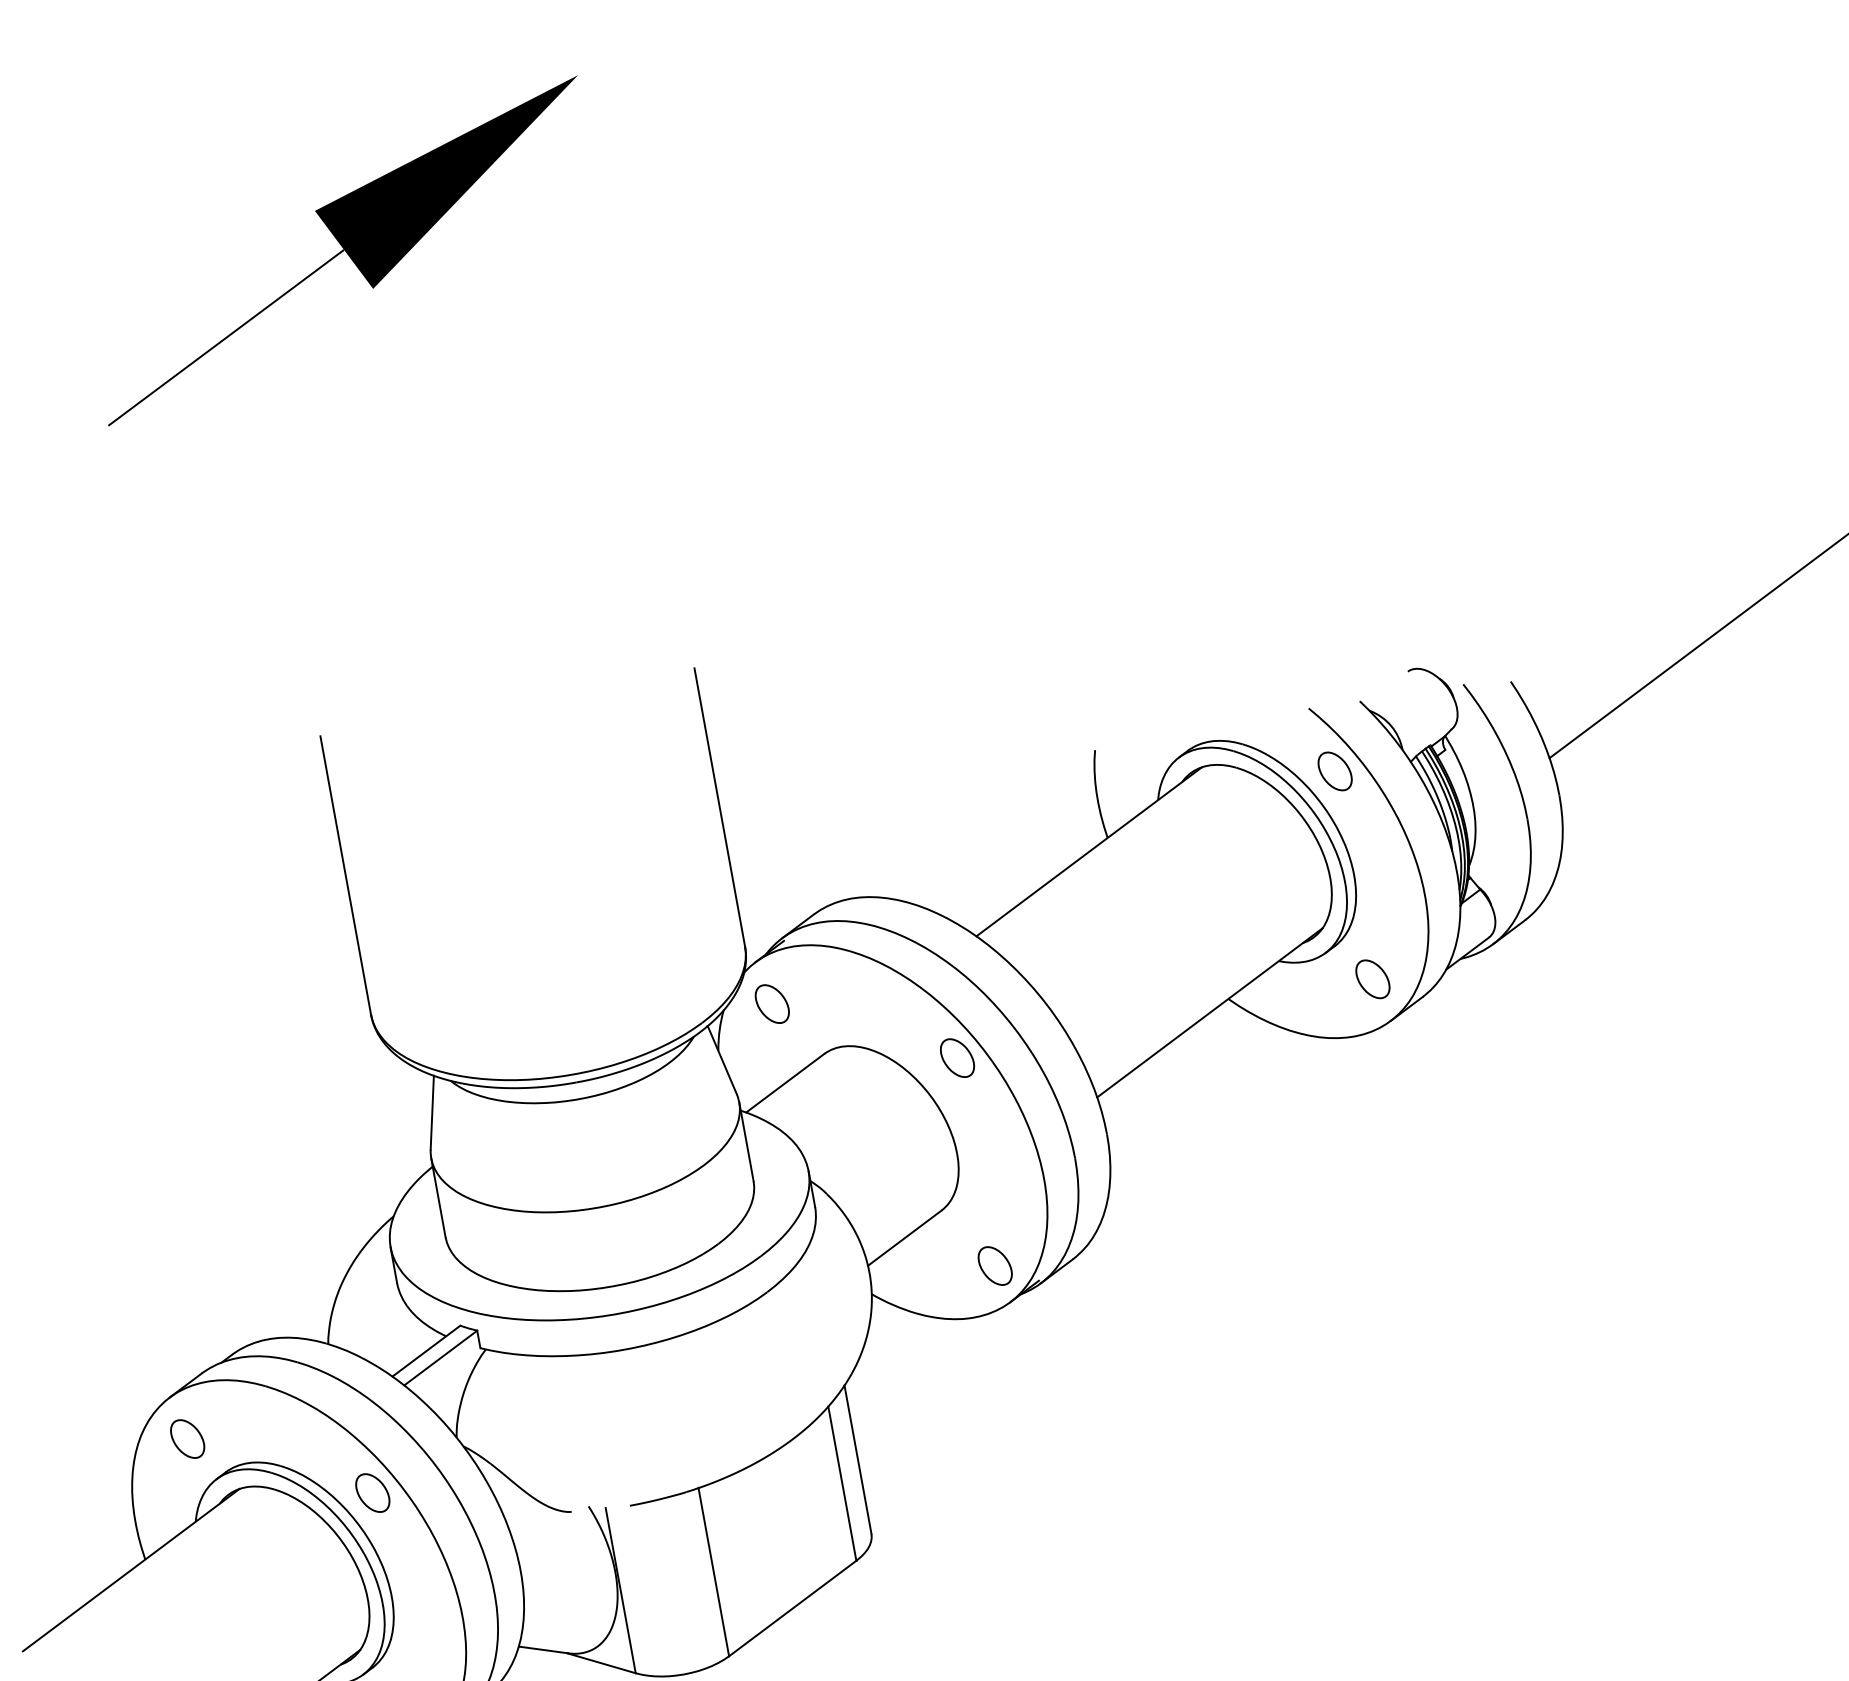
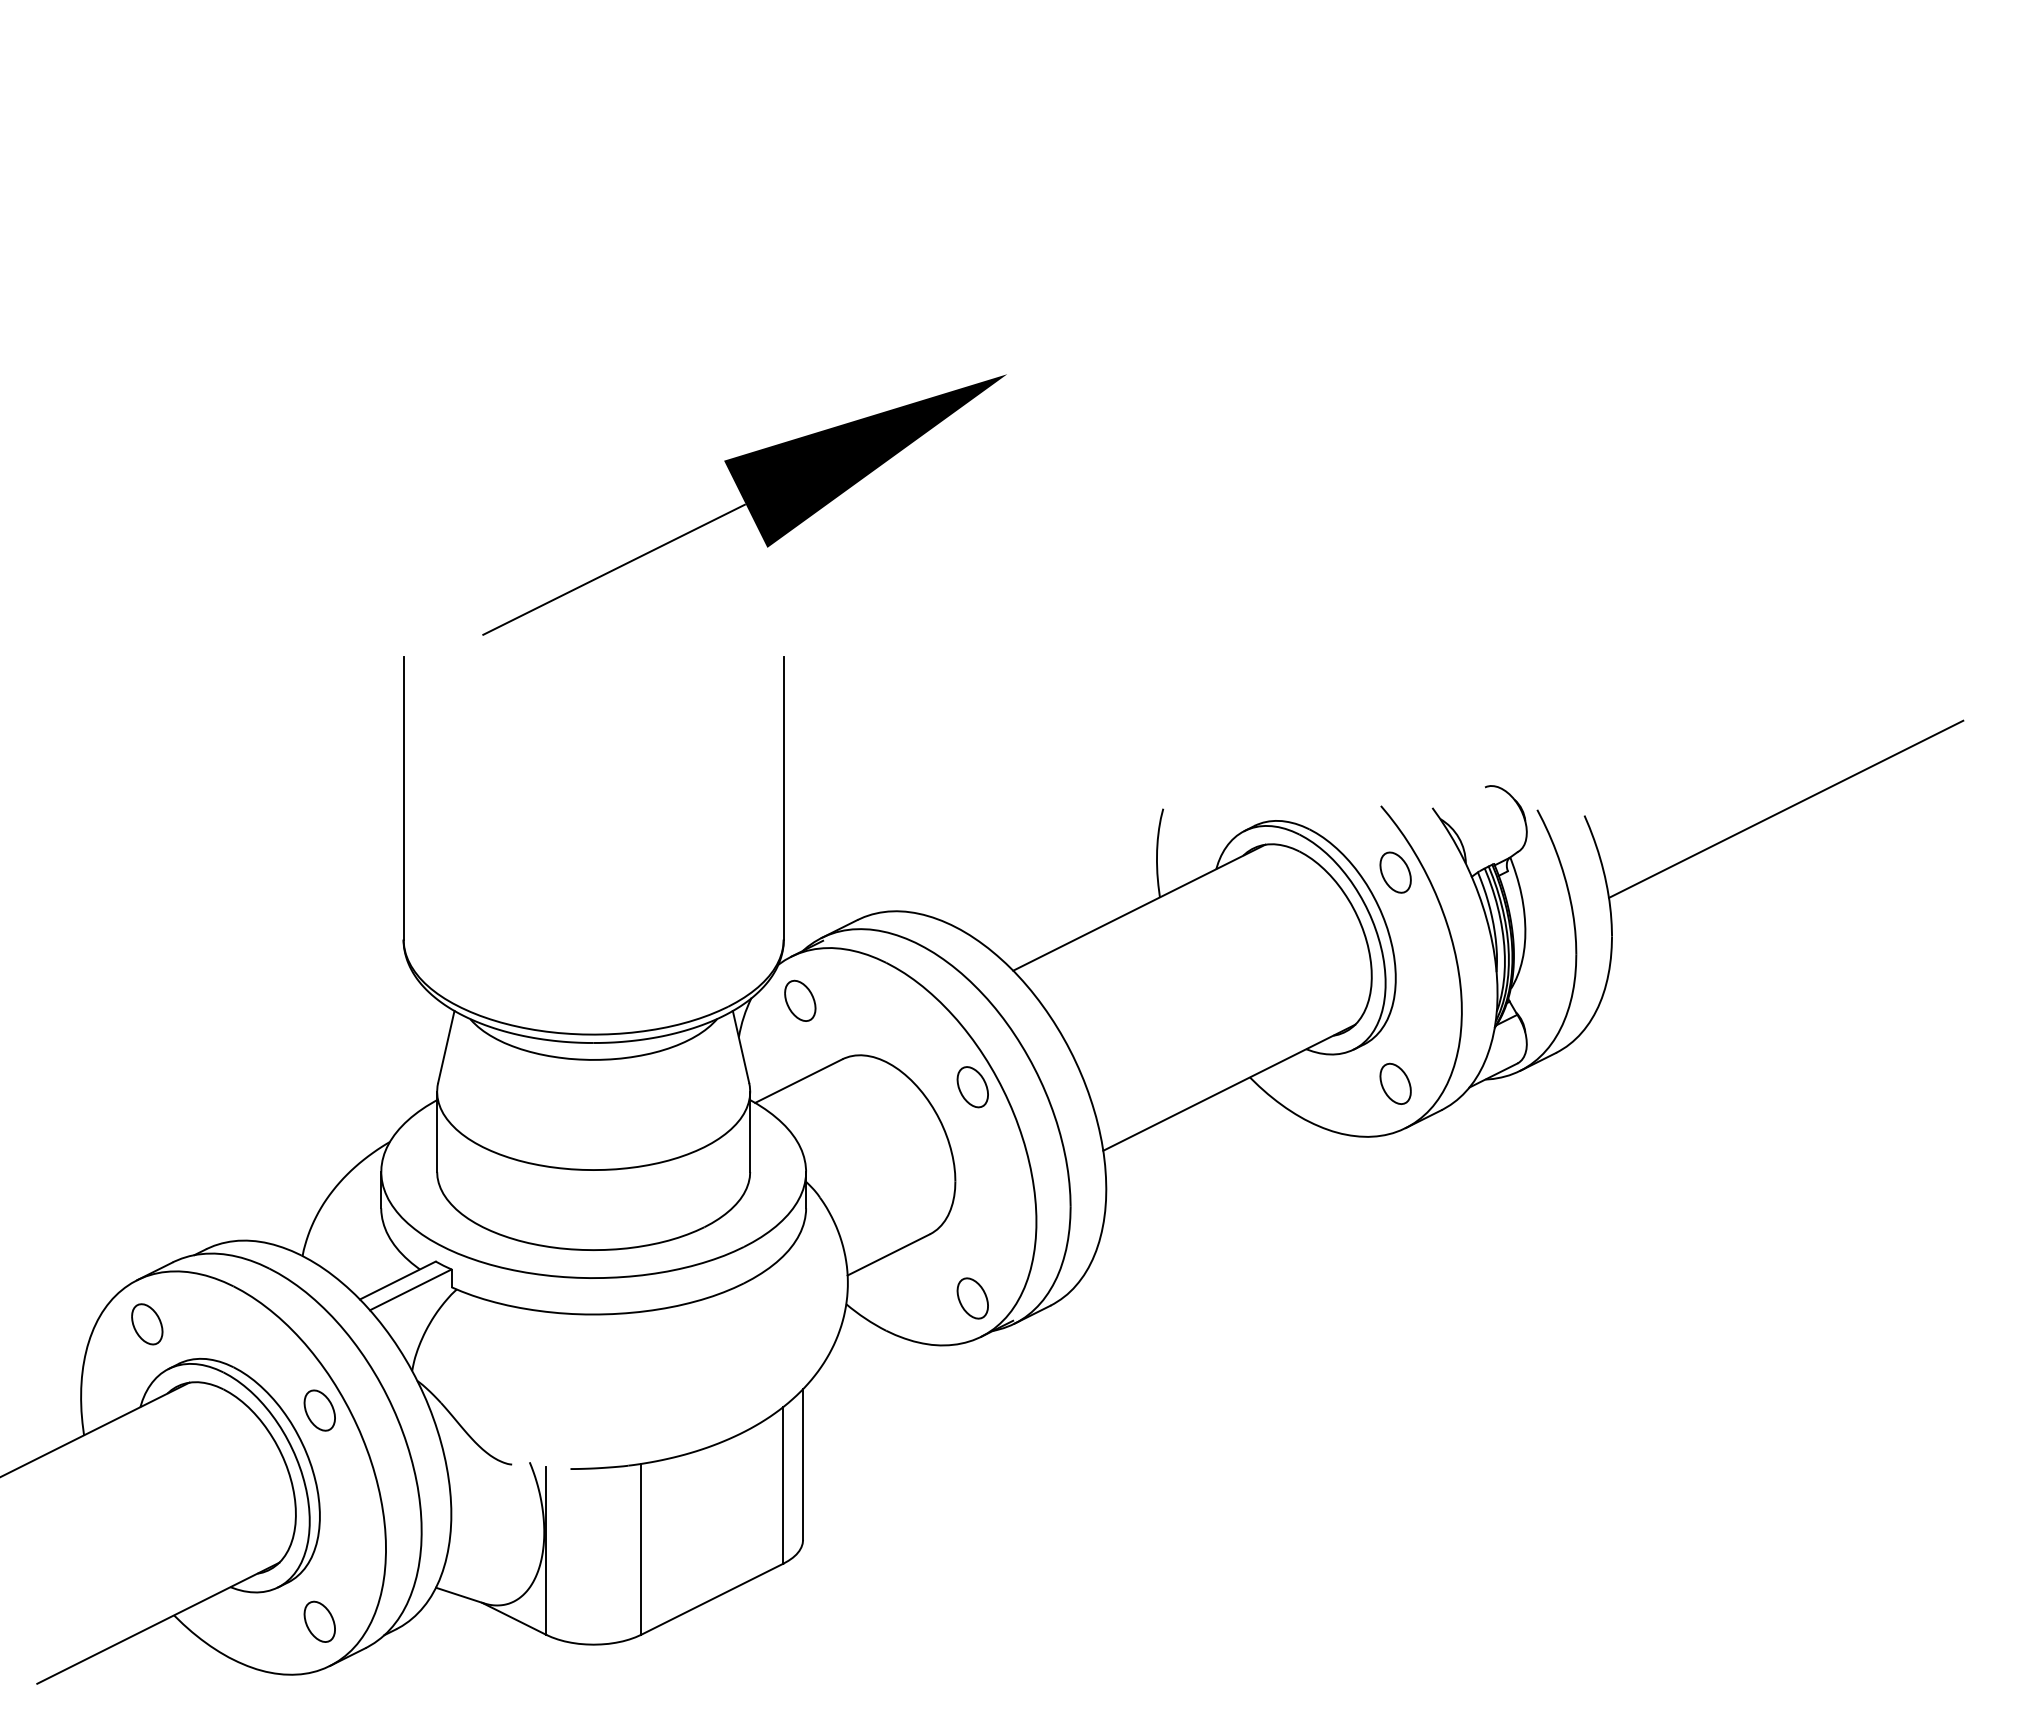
part: (342, 250) -> (744, 504), moved

